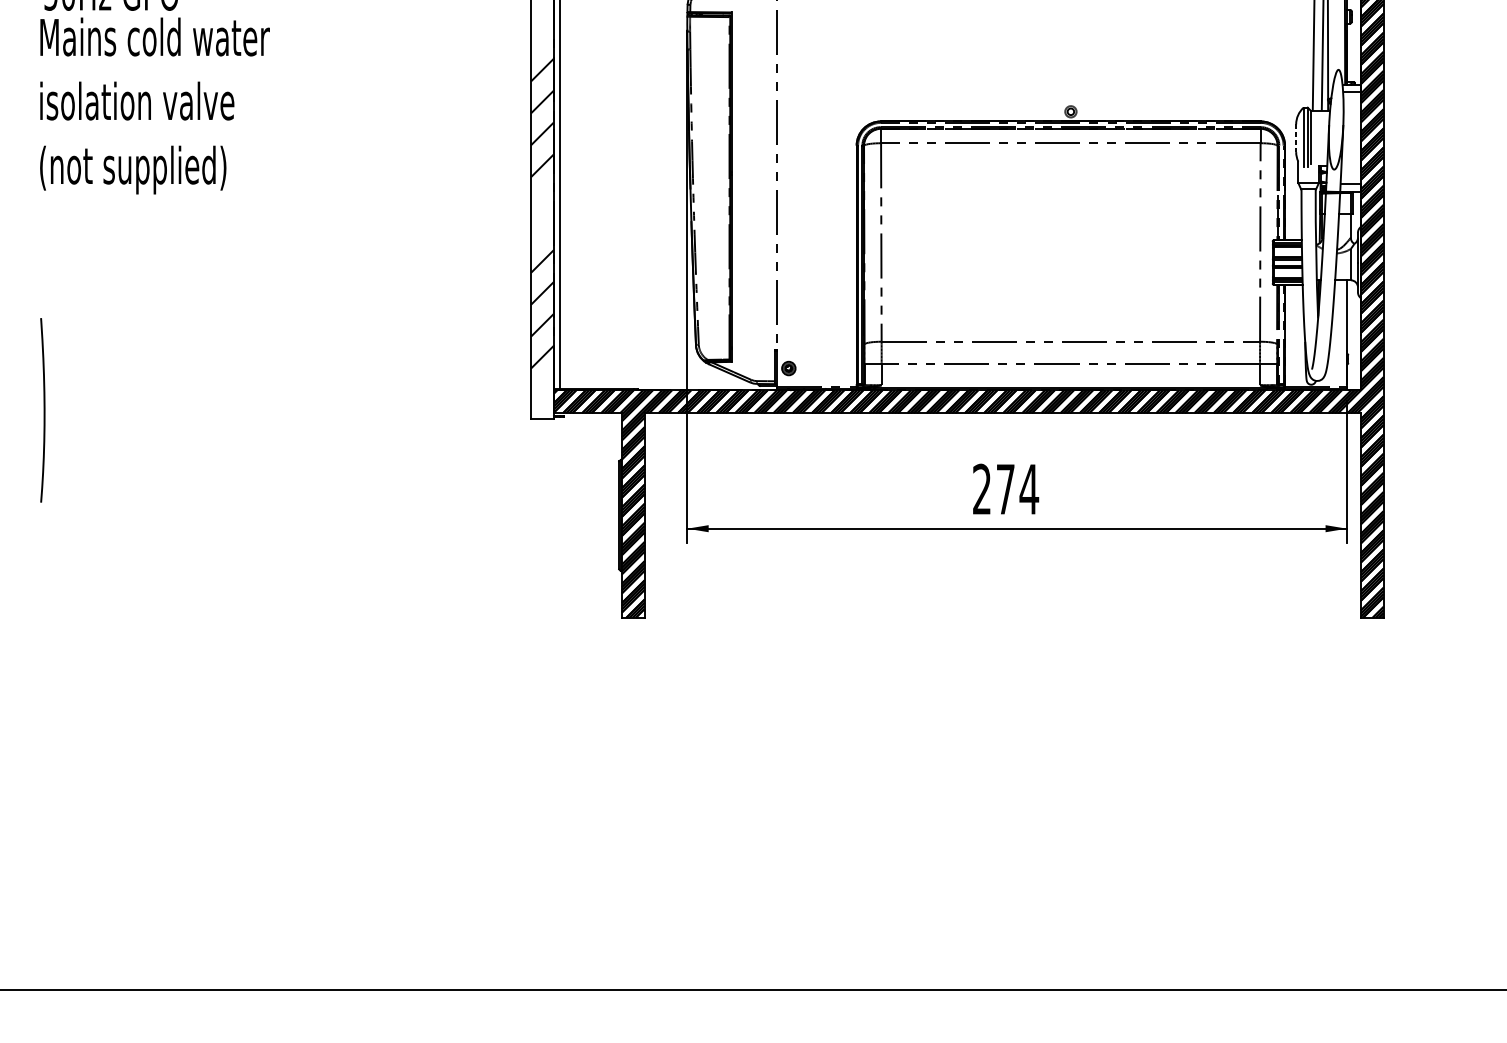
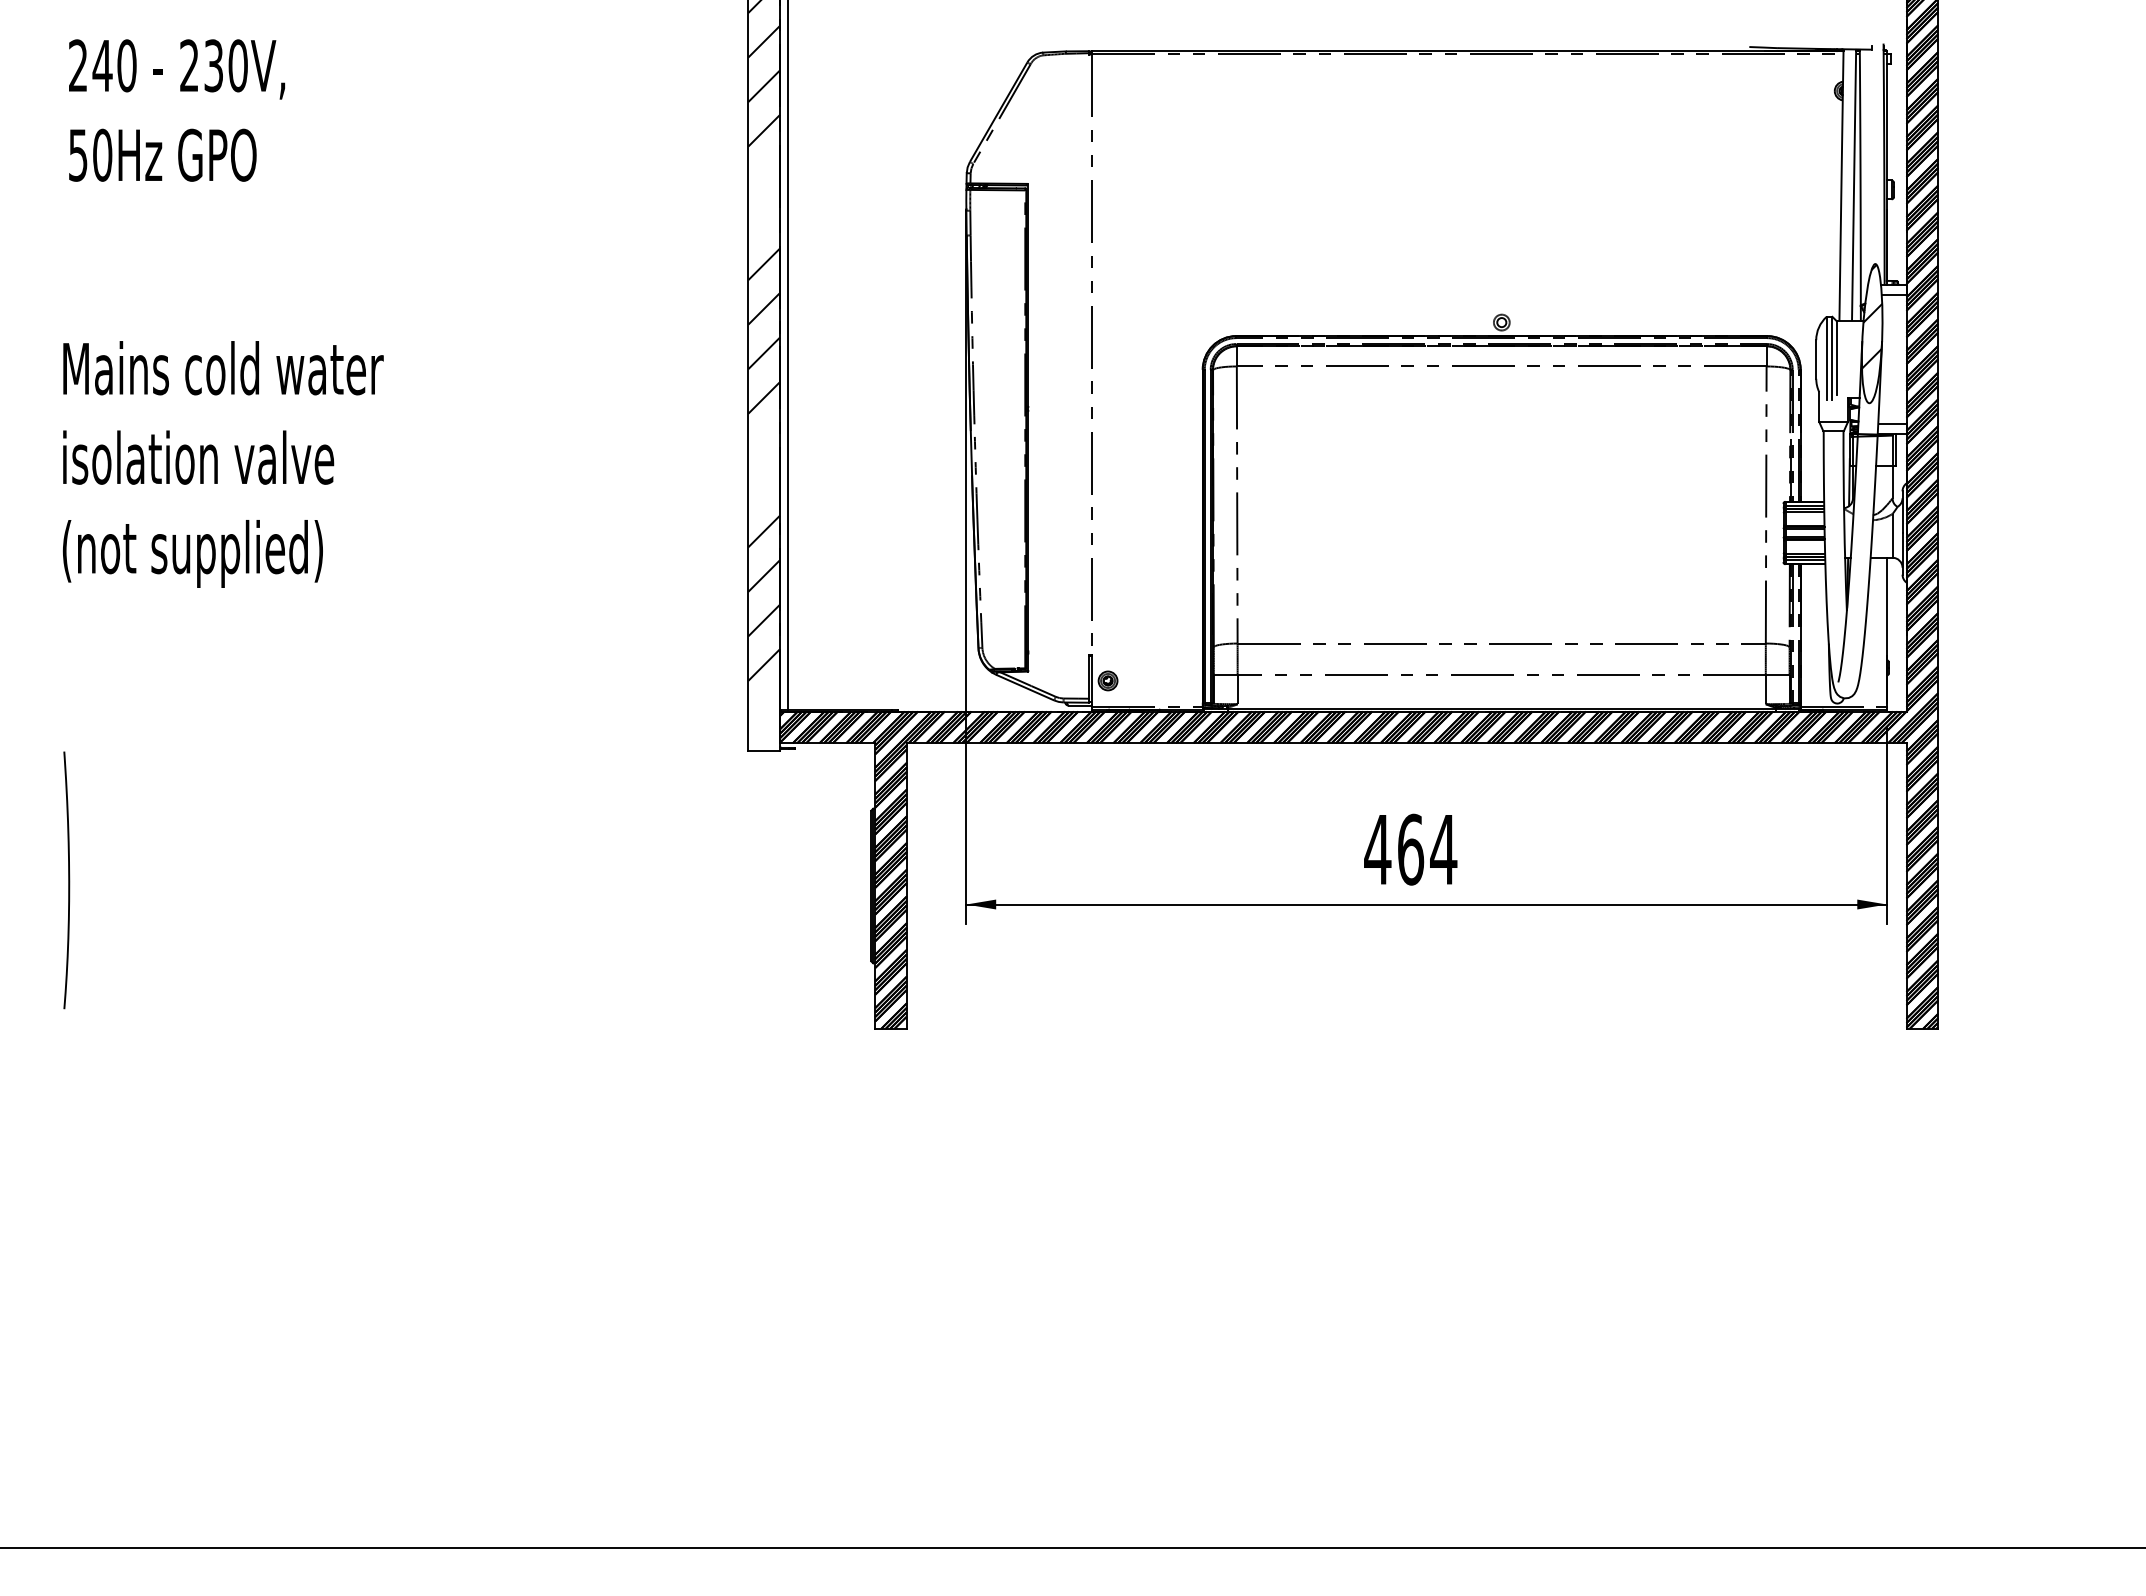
text: (154, 106) -> (222, 464), moved
hatch: (1335, 107) -> (1871, 316), added
line: (1296, 138) -> (1816, 359), dashed -> solid
curve: (44, 410) -> (68, 880), moved
text: (994, 489) -> (1394, 849), 274 -> 464

